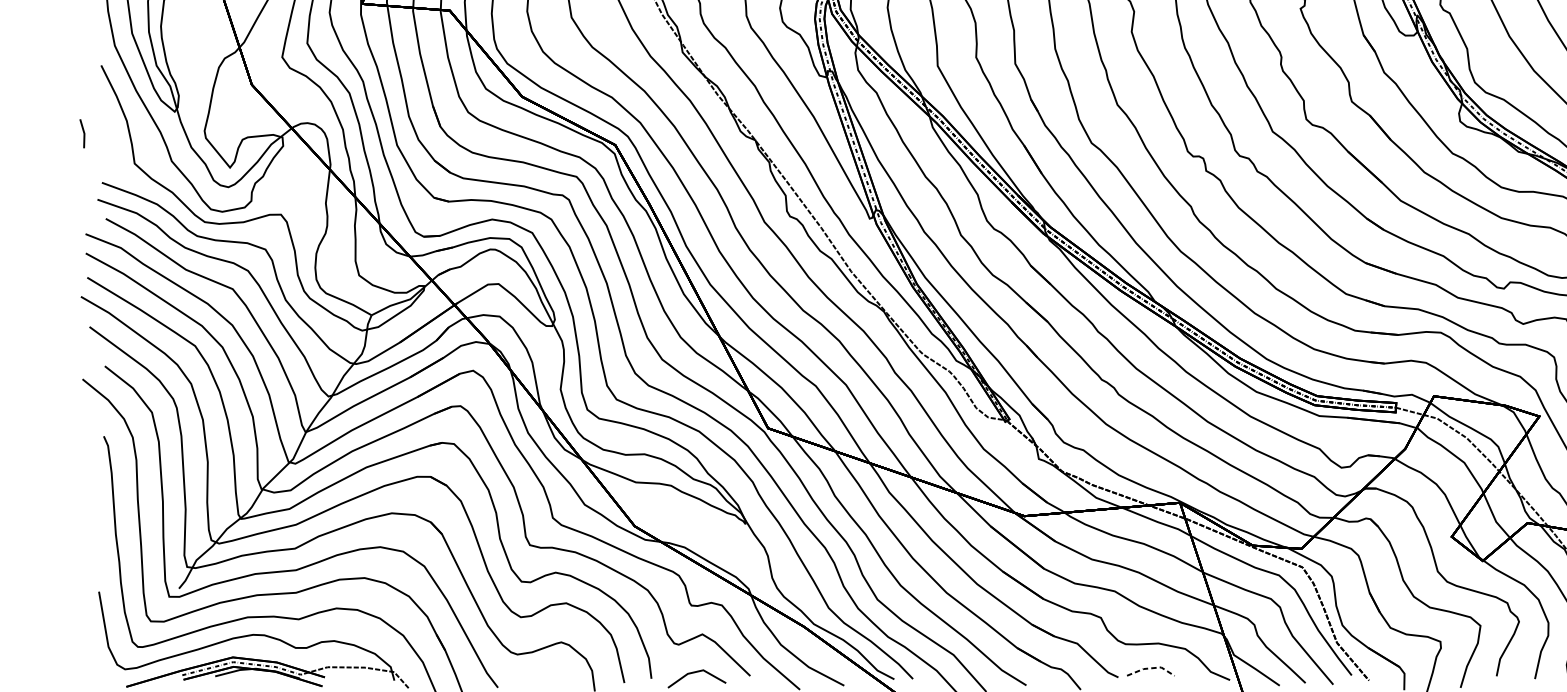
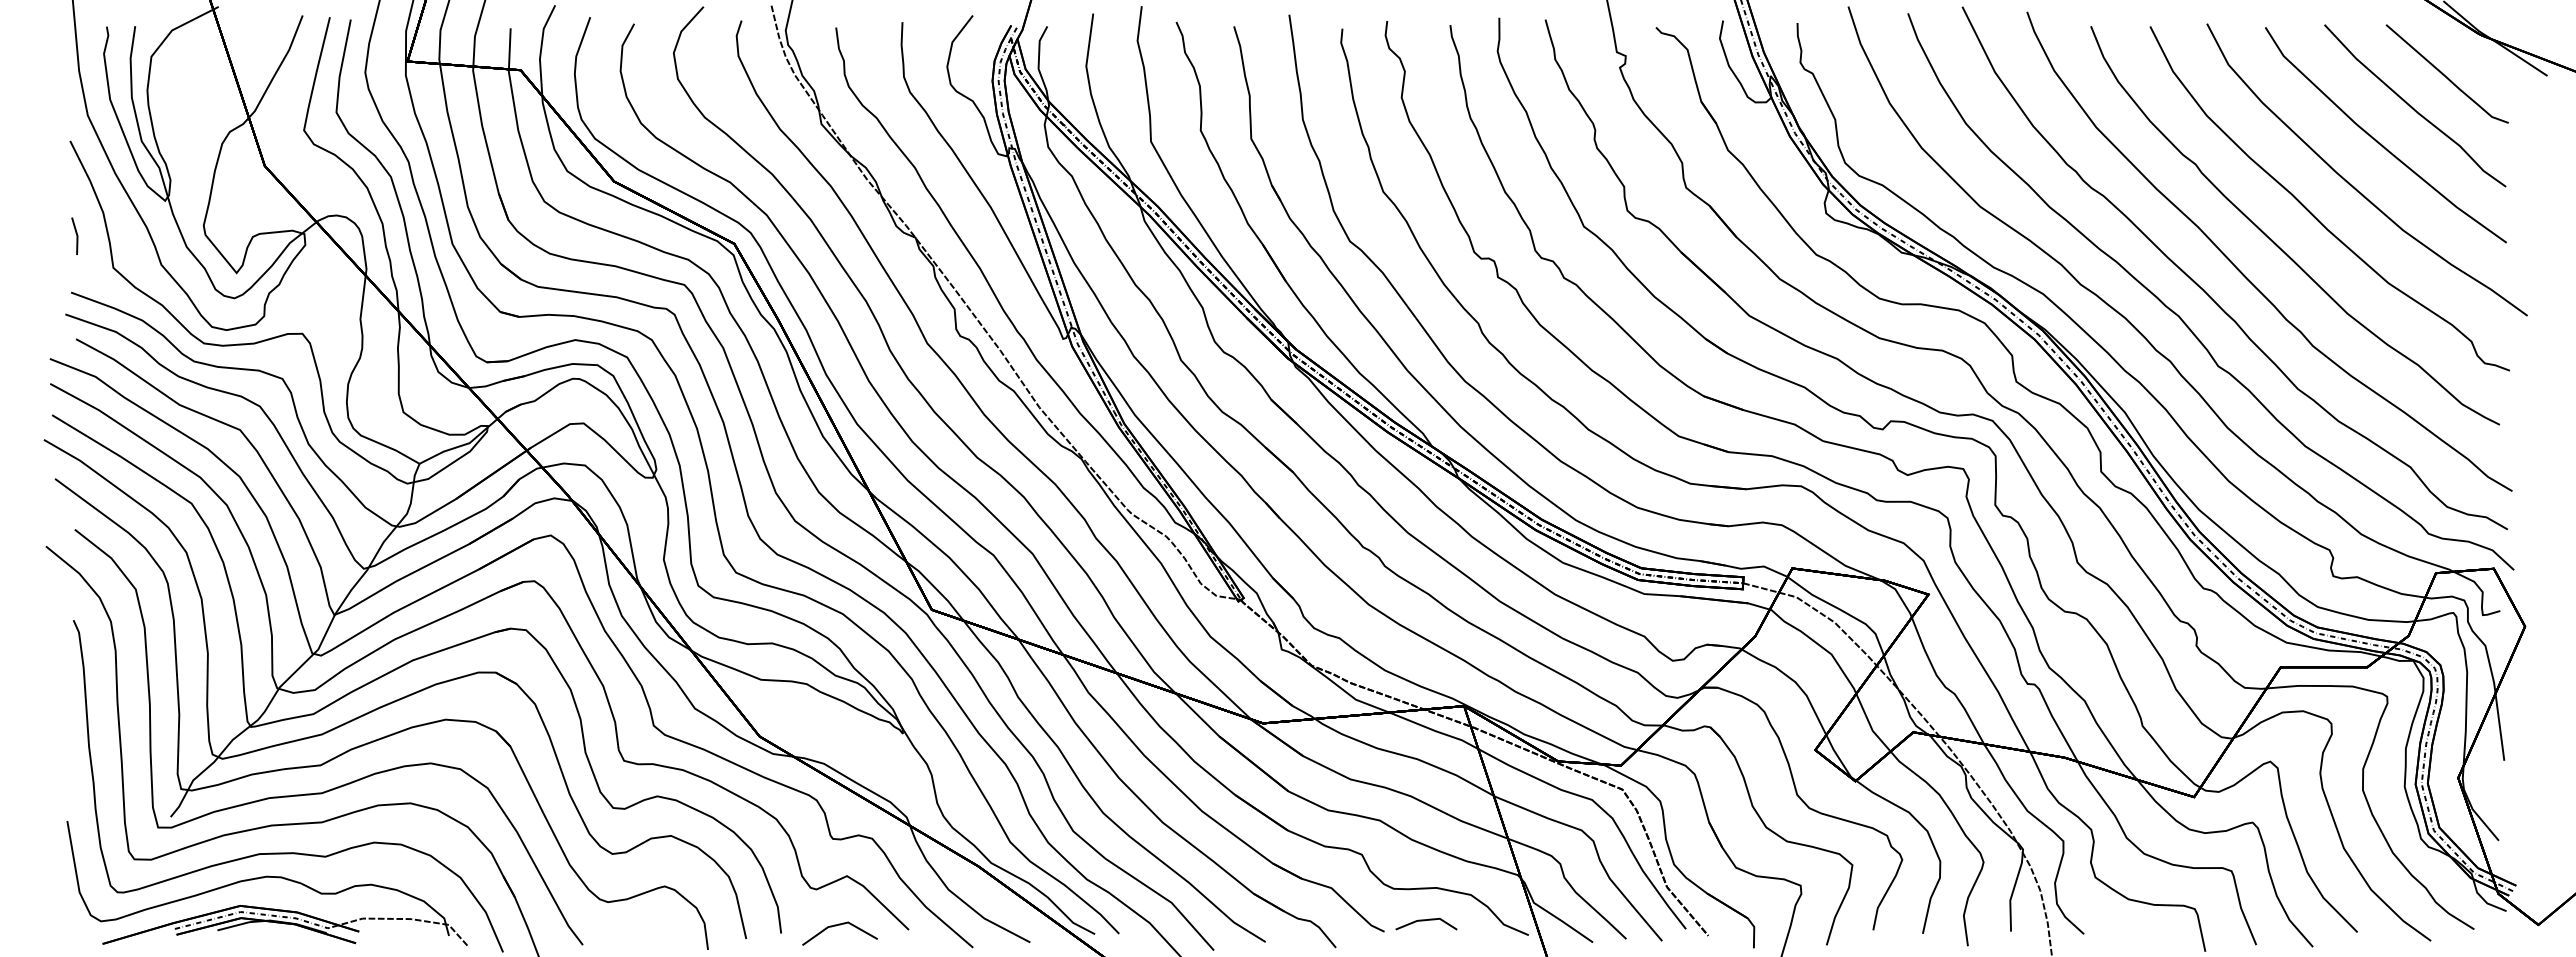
line: (83, 133) -> (76, 235), moved
line: (1150, 667) -> (1426, 919), dashed -> solid

